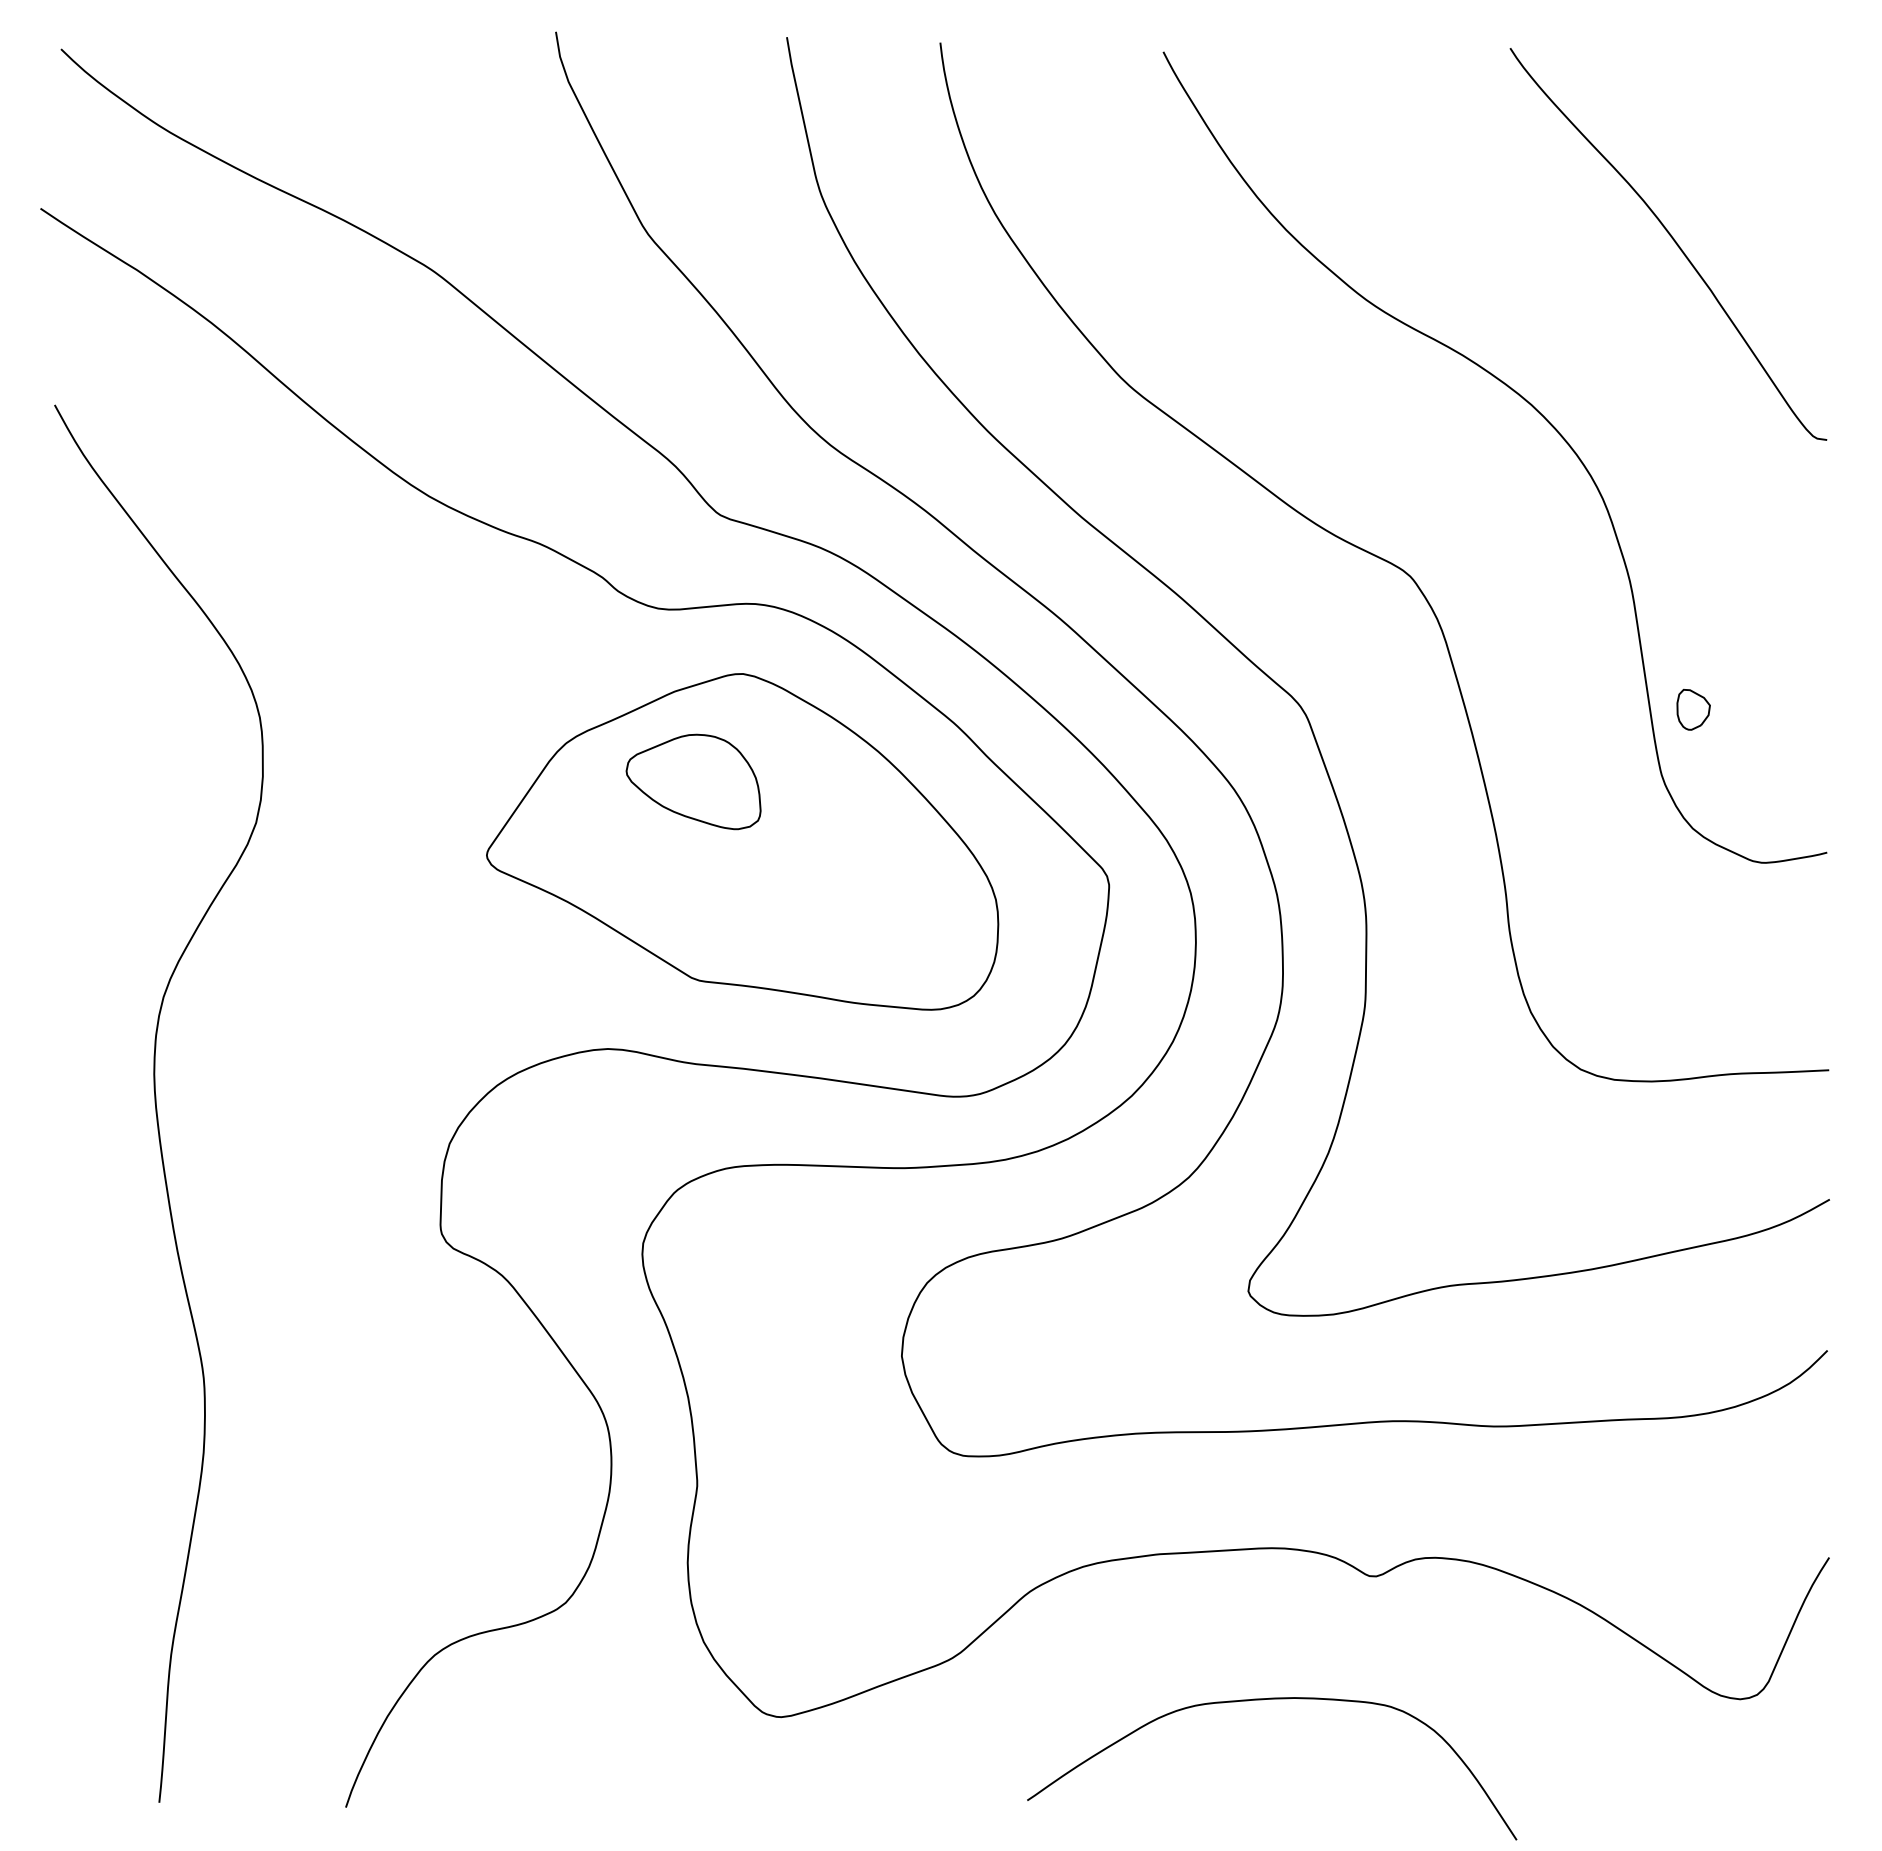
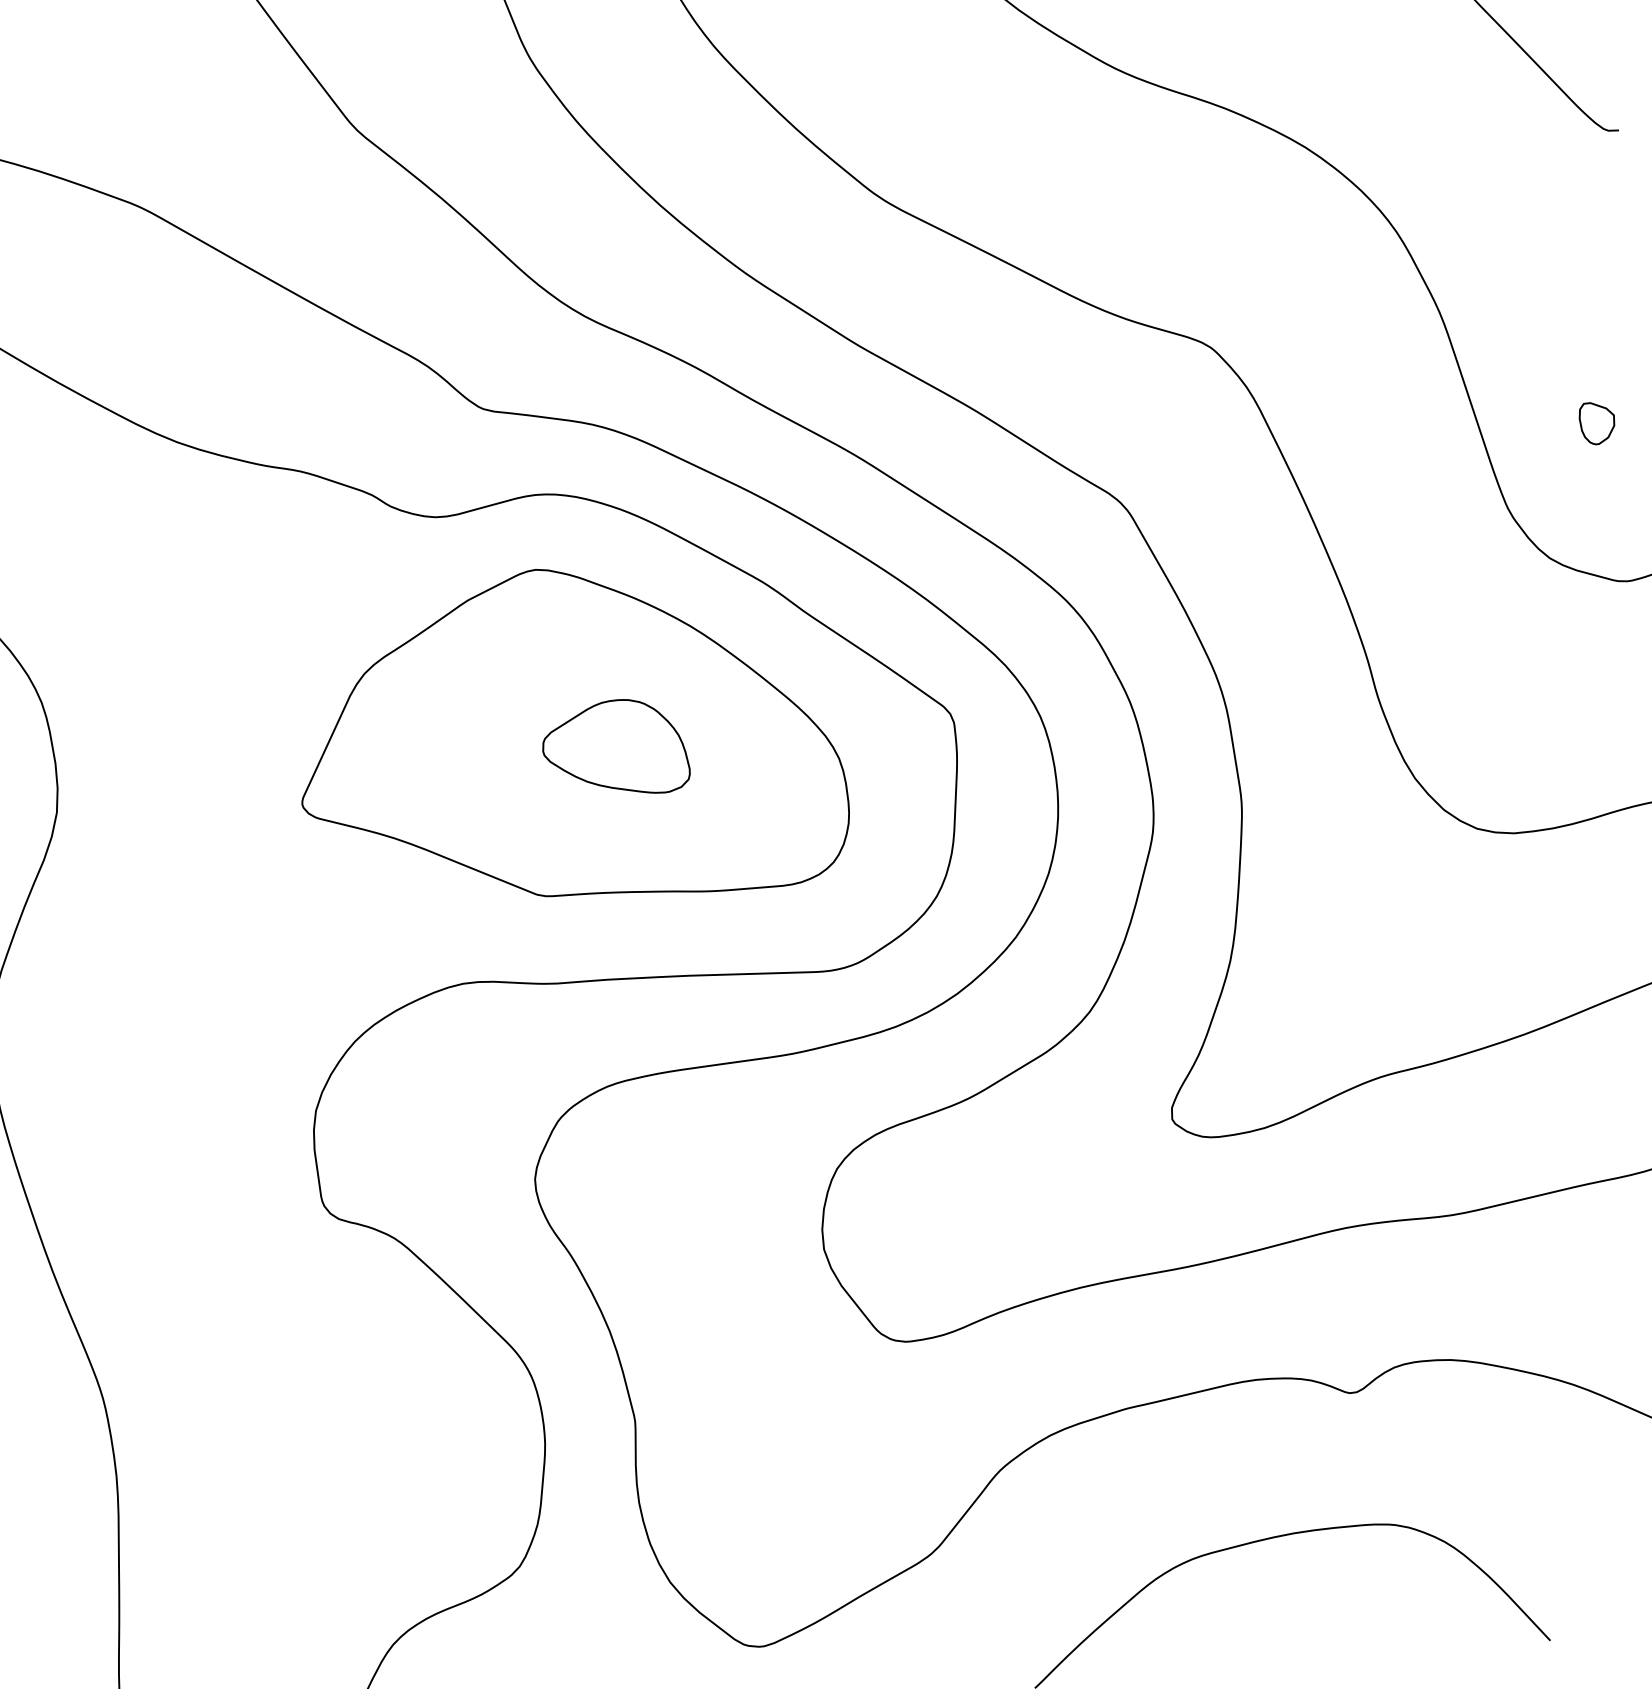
part: (1693, 709) -> (1597, 422), moved
part: (693, 781) -> (614, 750), moved

